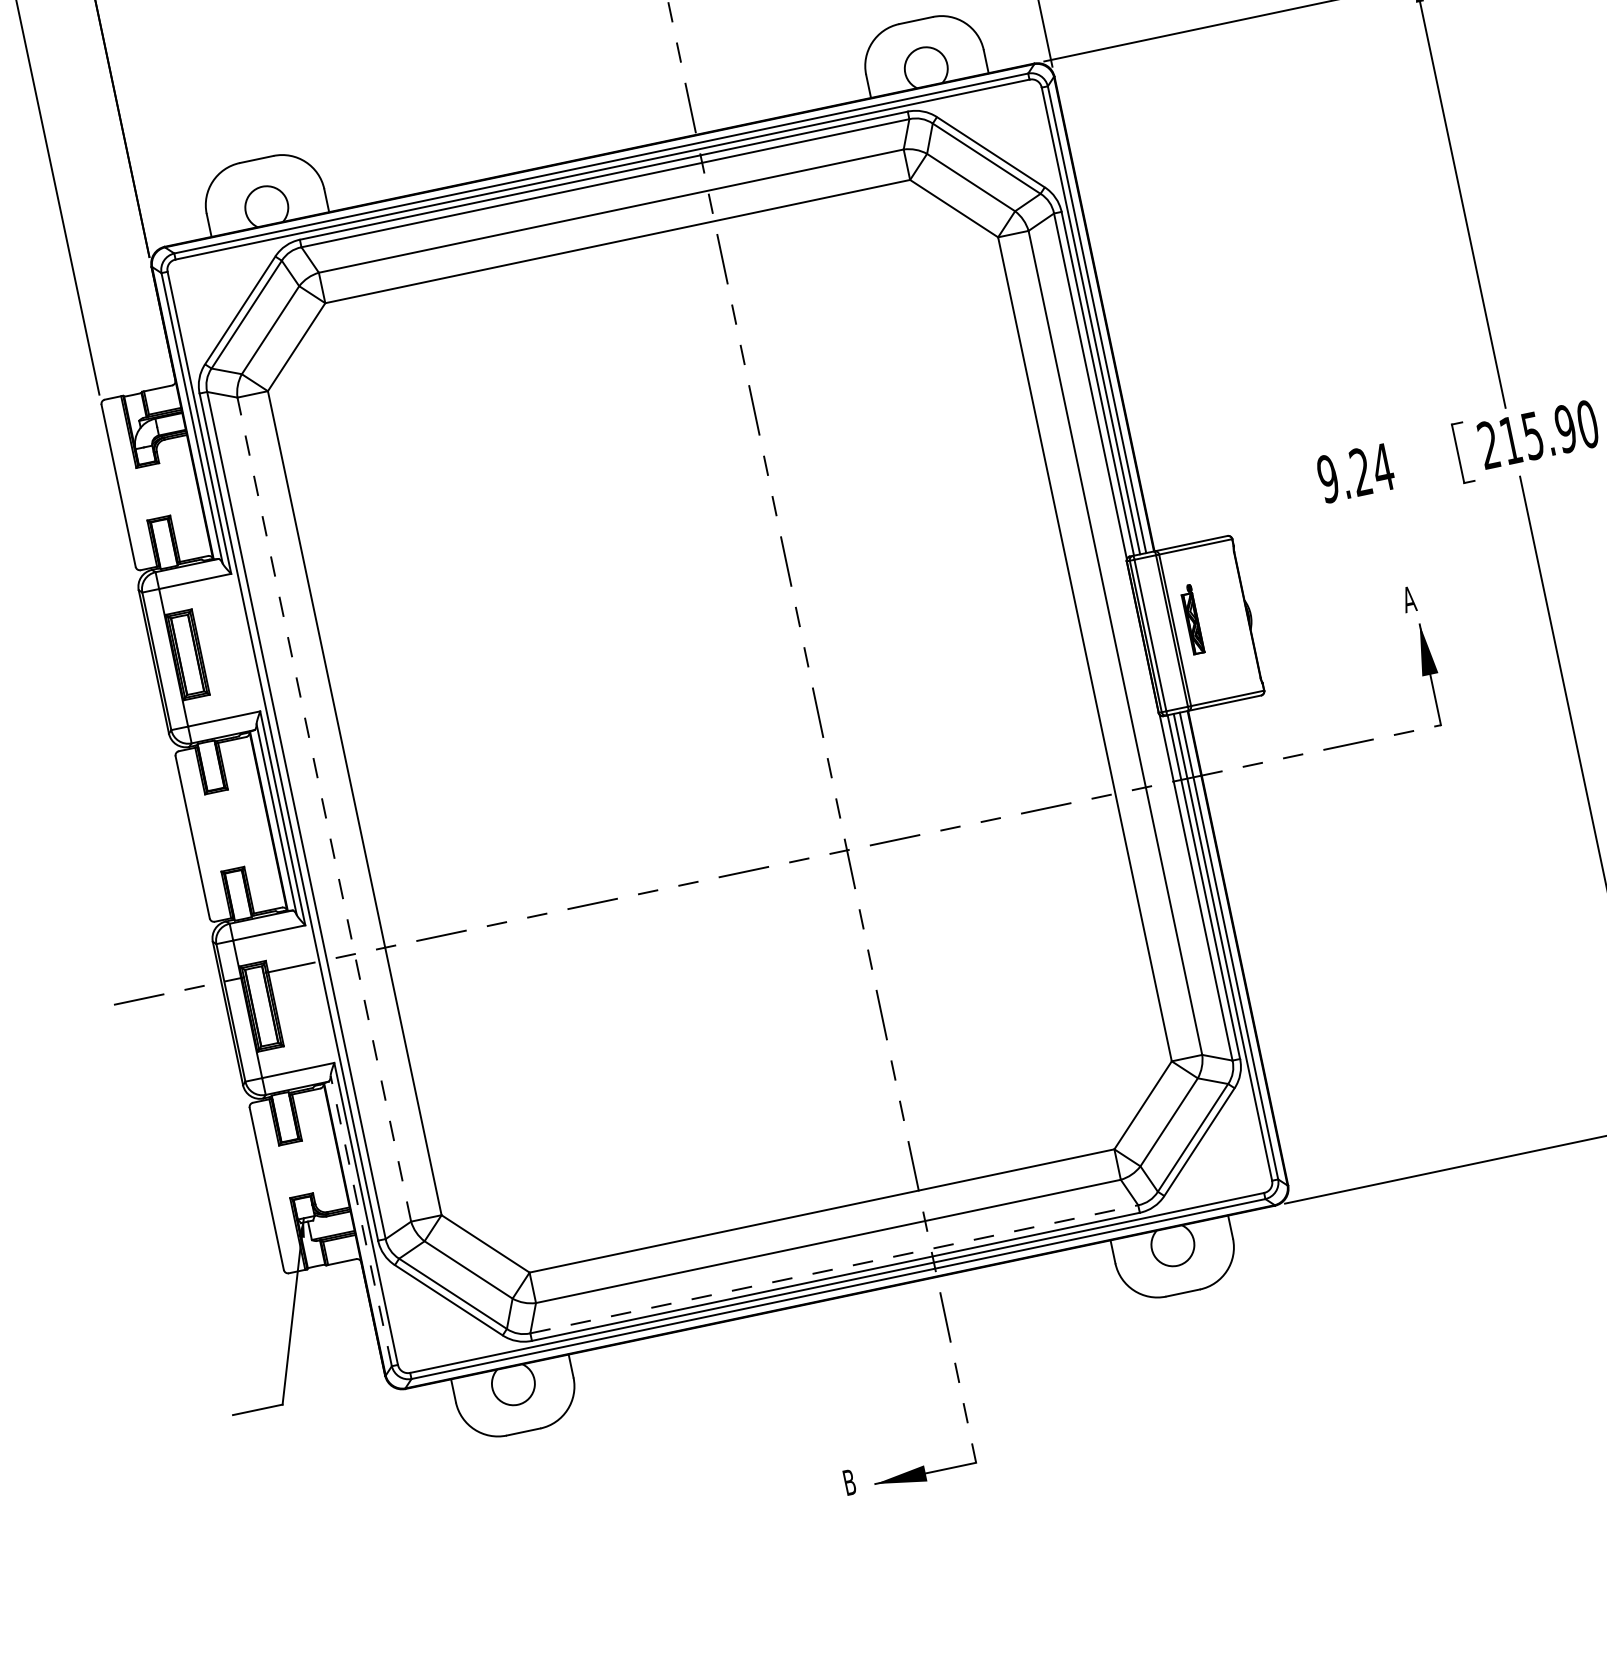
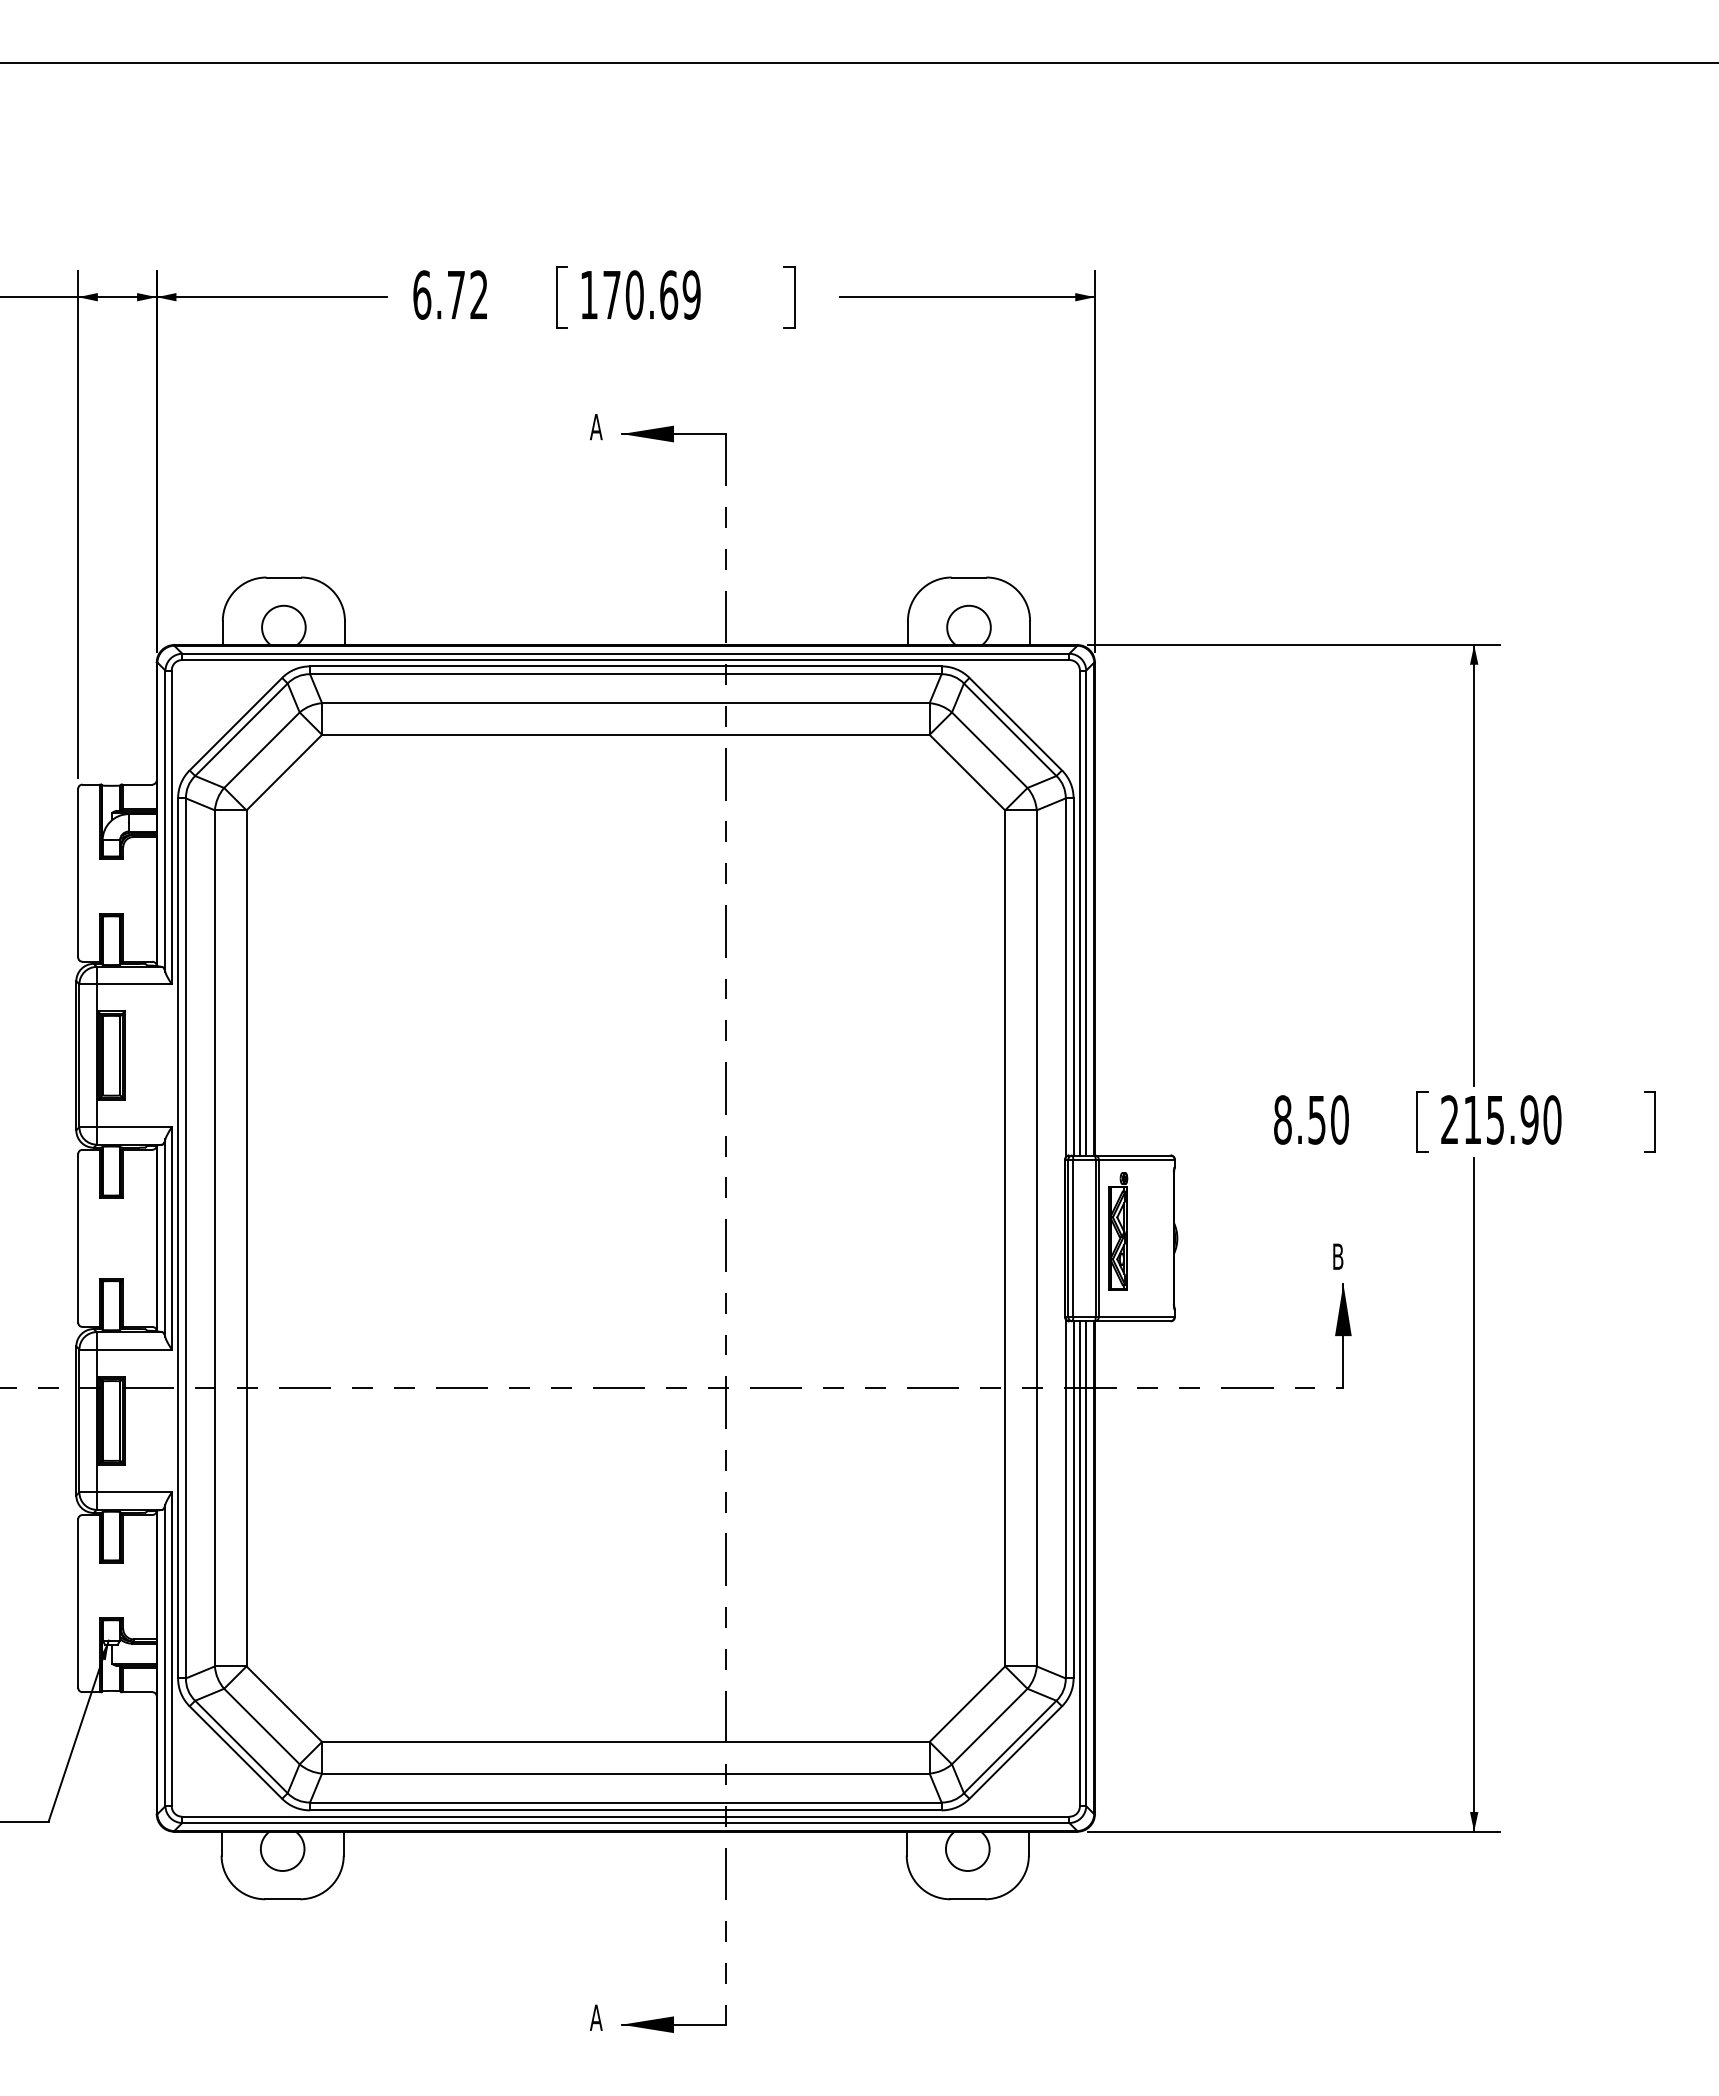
text: (1355, 472) -> (1311, 1119), 9.24 -> 8.50
text: (1408, 599) -> (1337, 1256), A -> B
part: (1192, 619) -> (1118, 1231), size x1.67
line: (323, 808) -> (214, 1237), dashed -> solid
line: (361, 1221) -> (165, 1655), dashed -> solid
line: (833, 1269) -> (625, 1802), dashed -> solid
text: (848, 1482) -> (595, 2017), B -> A

